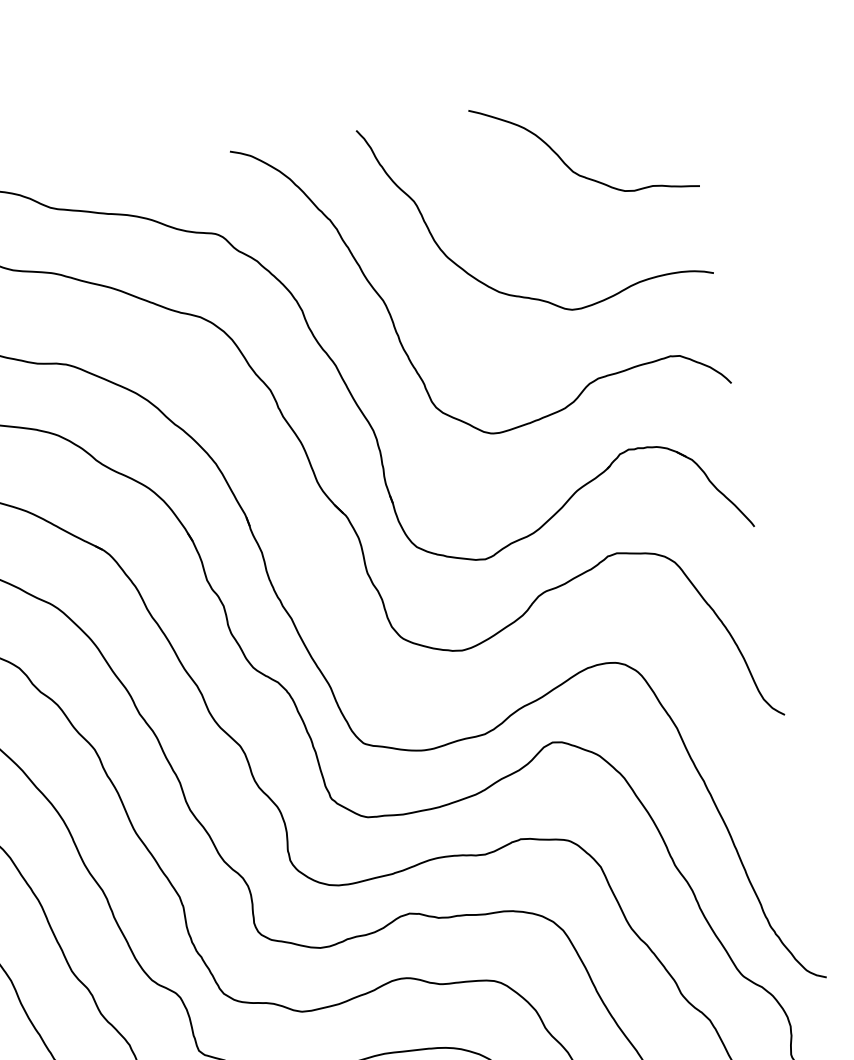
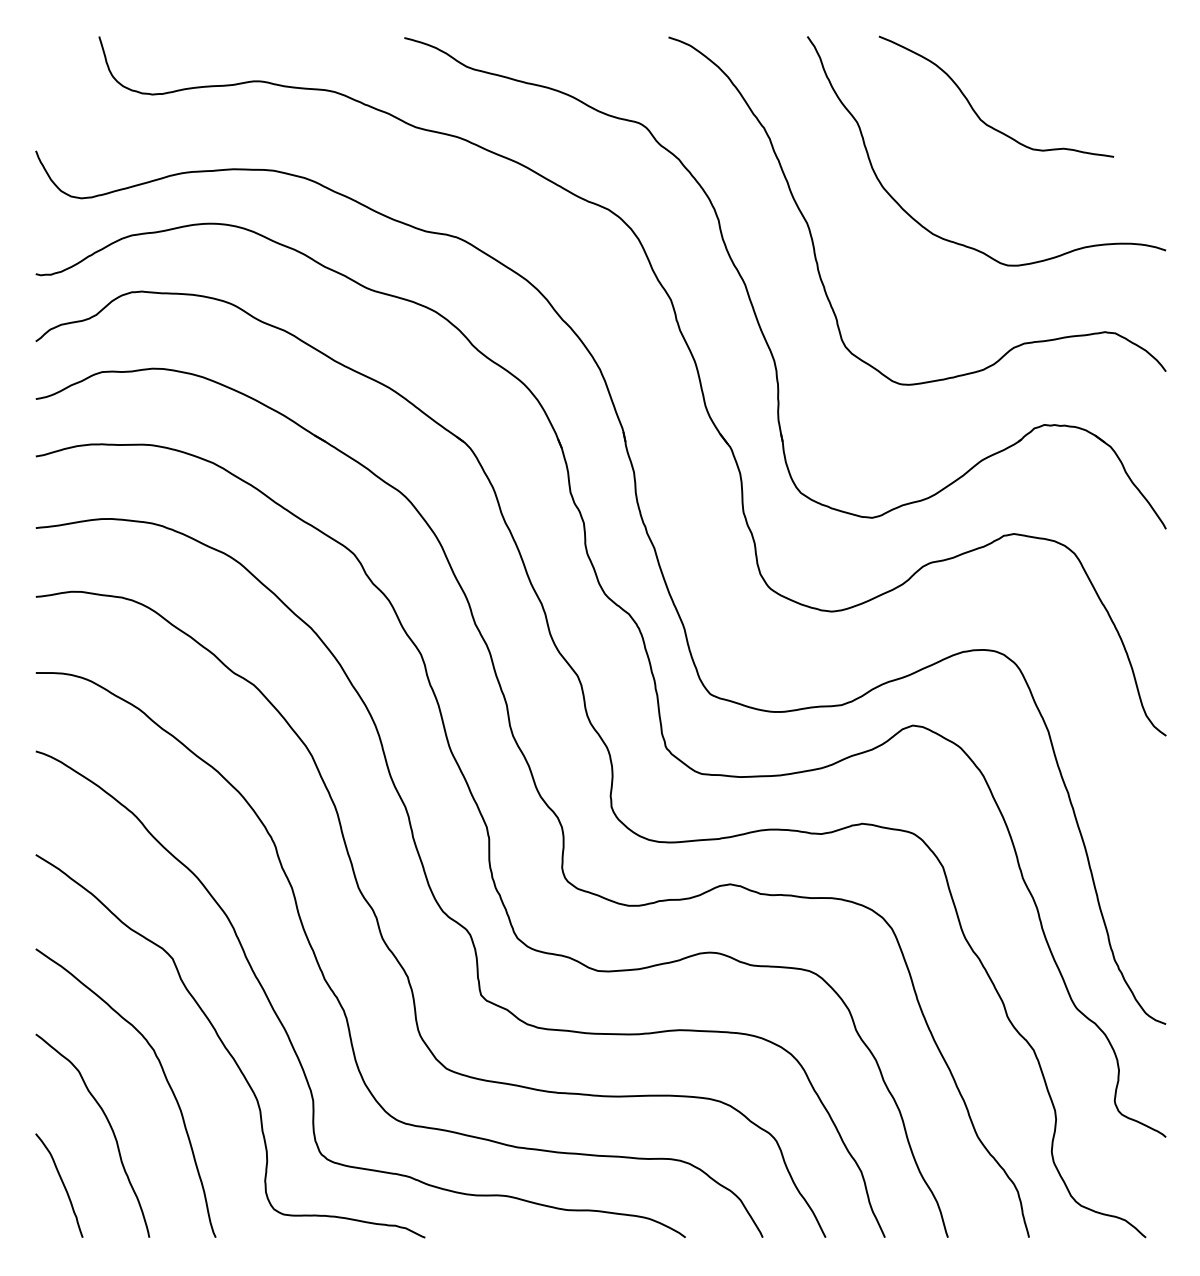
curve: (569, 166) -> (977, 113), moved

